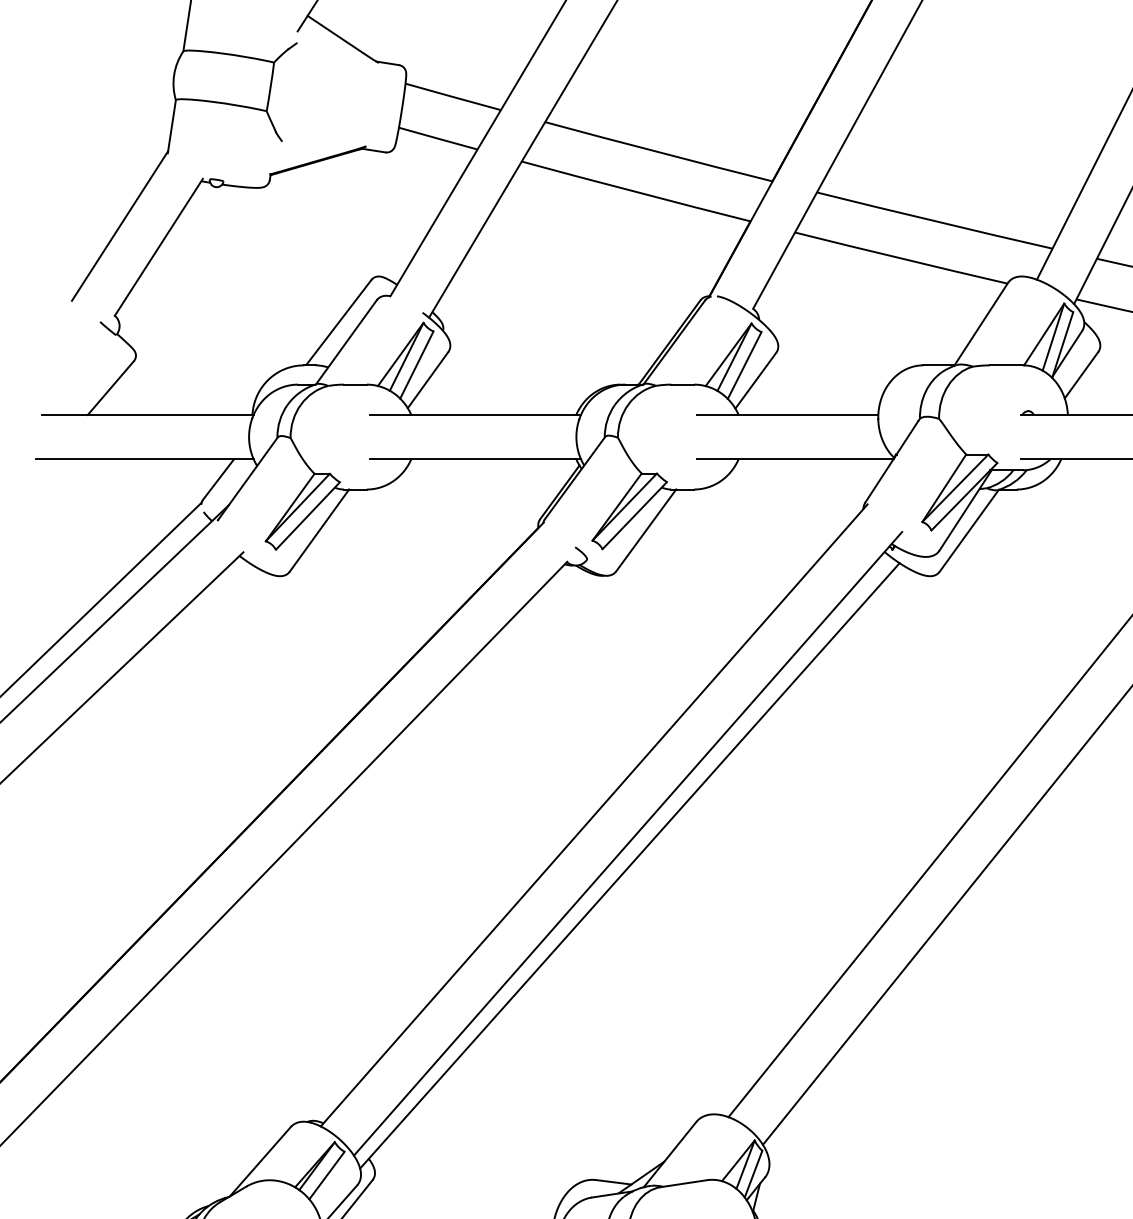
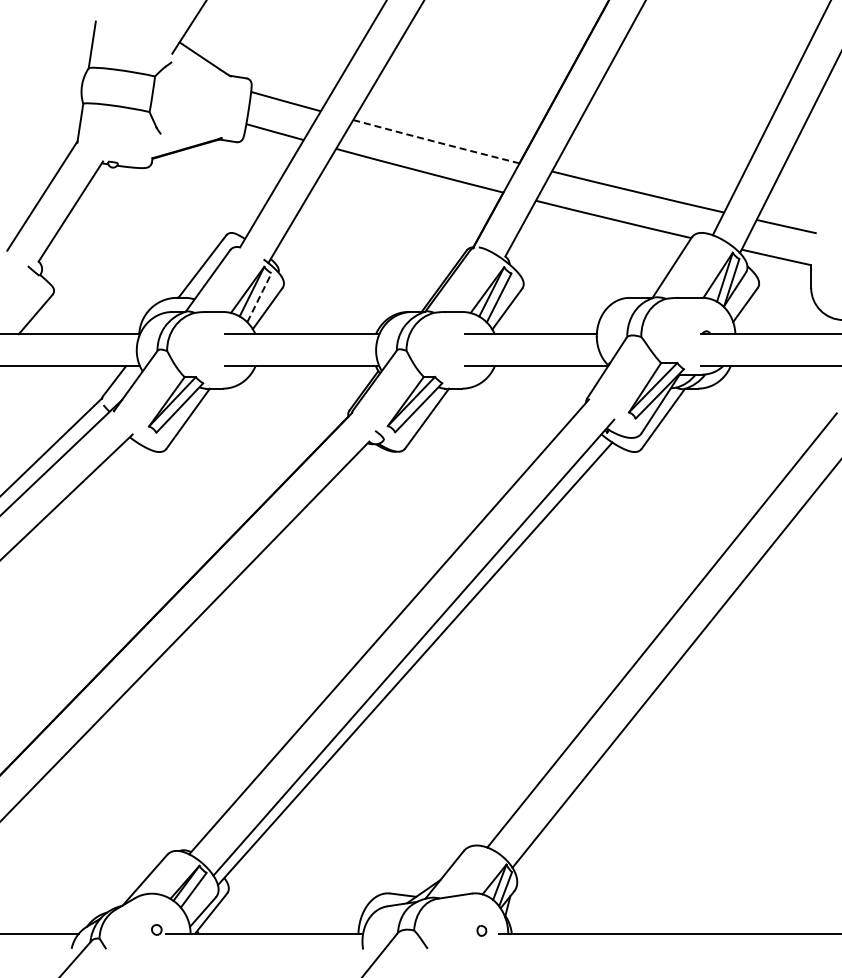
arc: (659, 152) -> (436, 142), solid -> dashed
line: (416, 364) -> (259, 297), solid -> dashed

